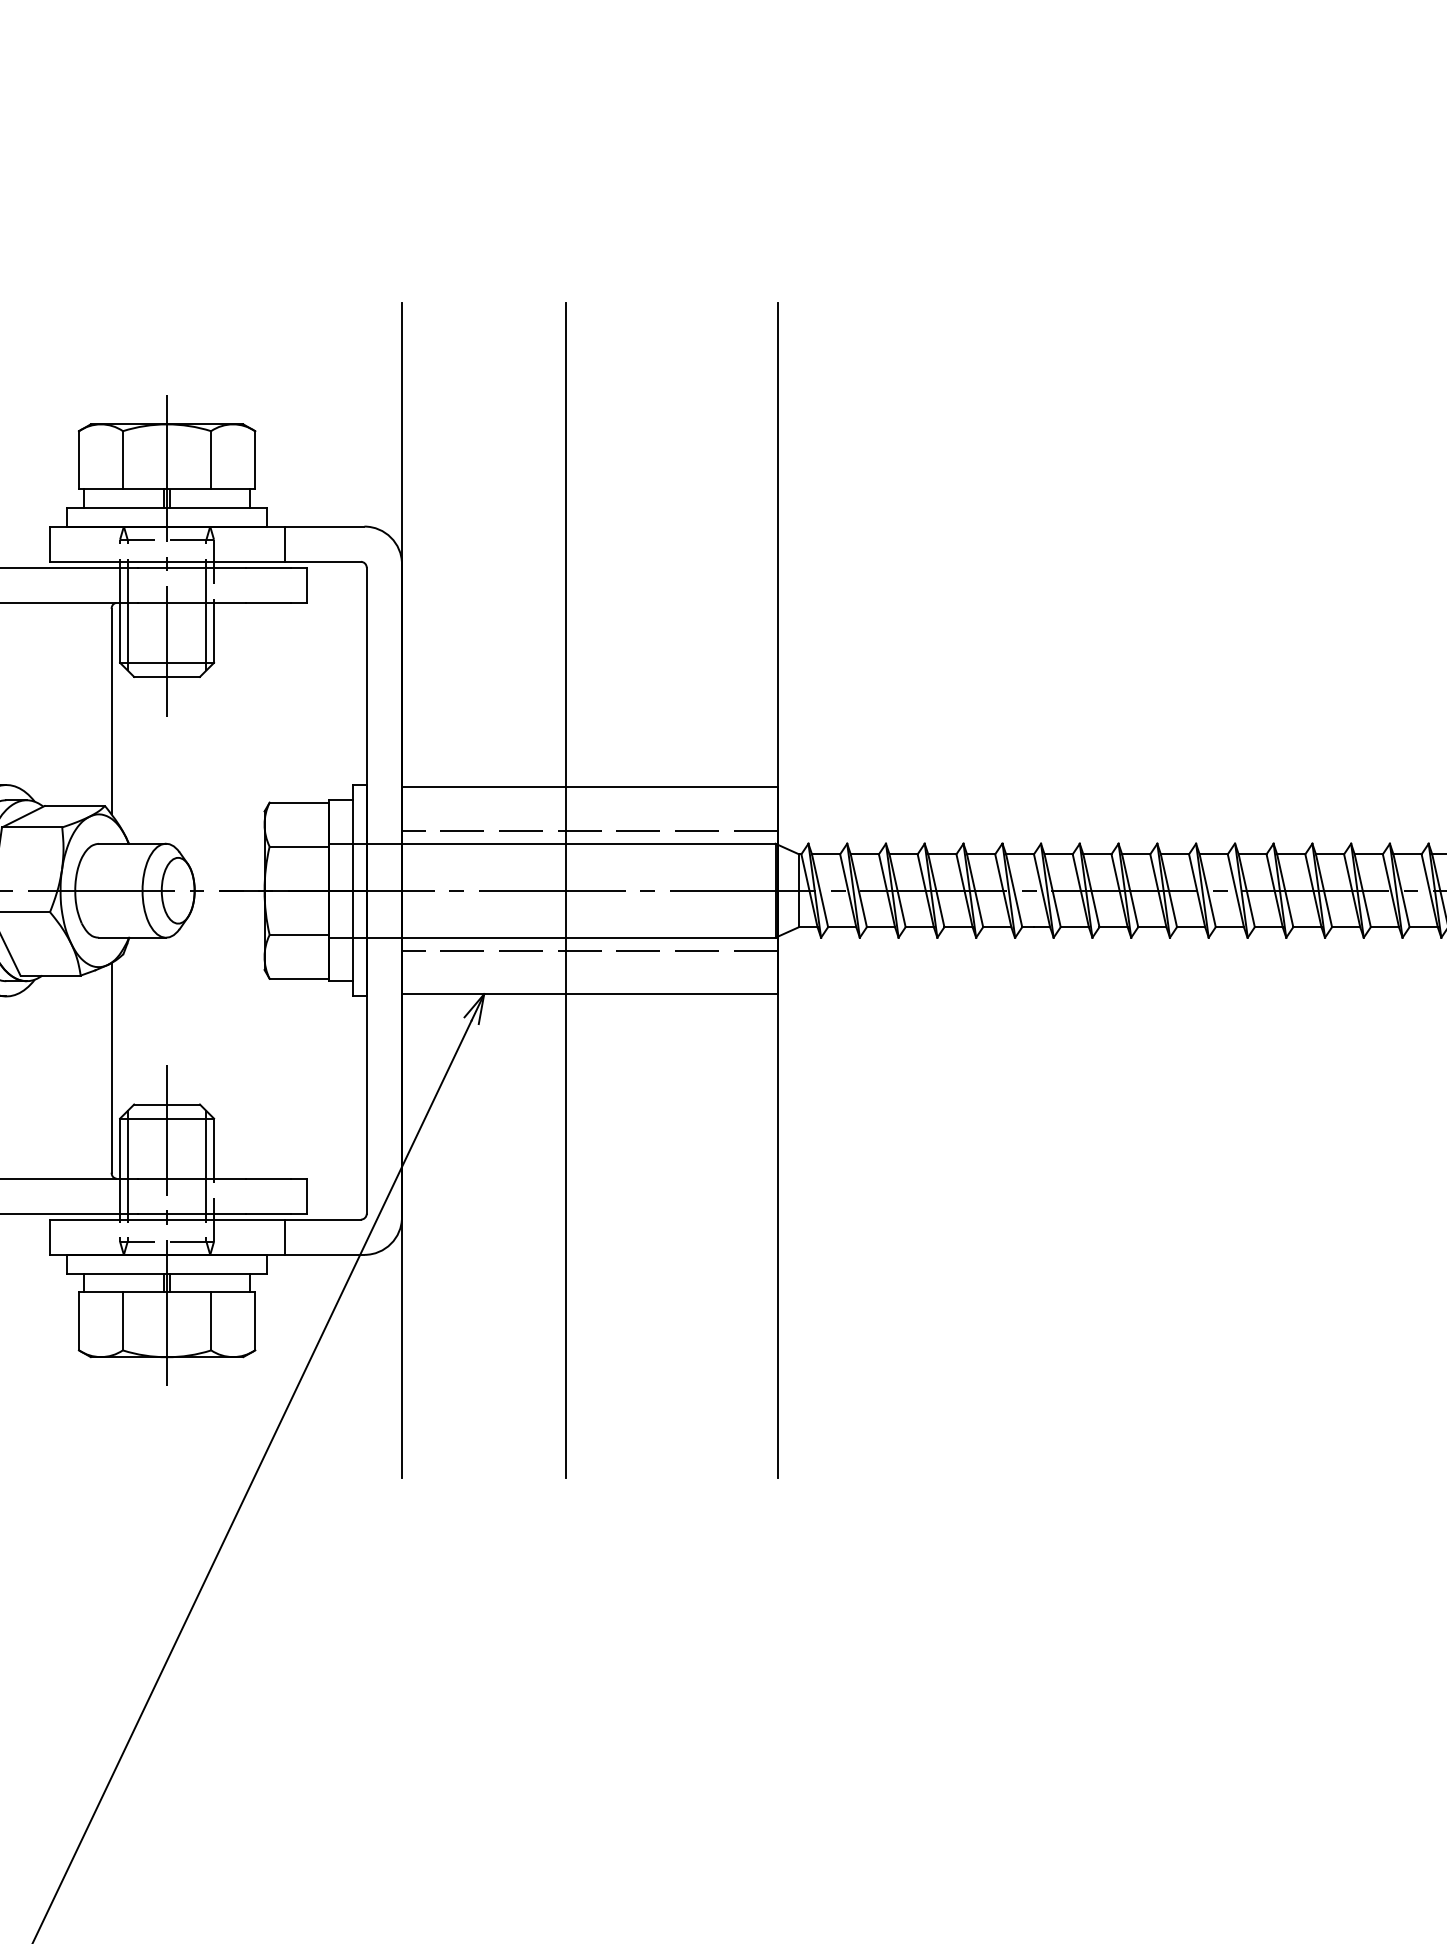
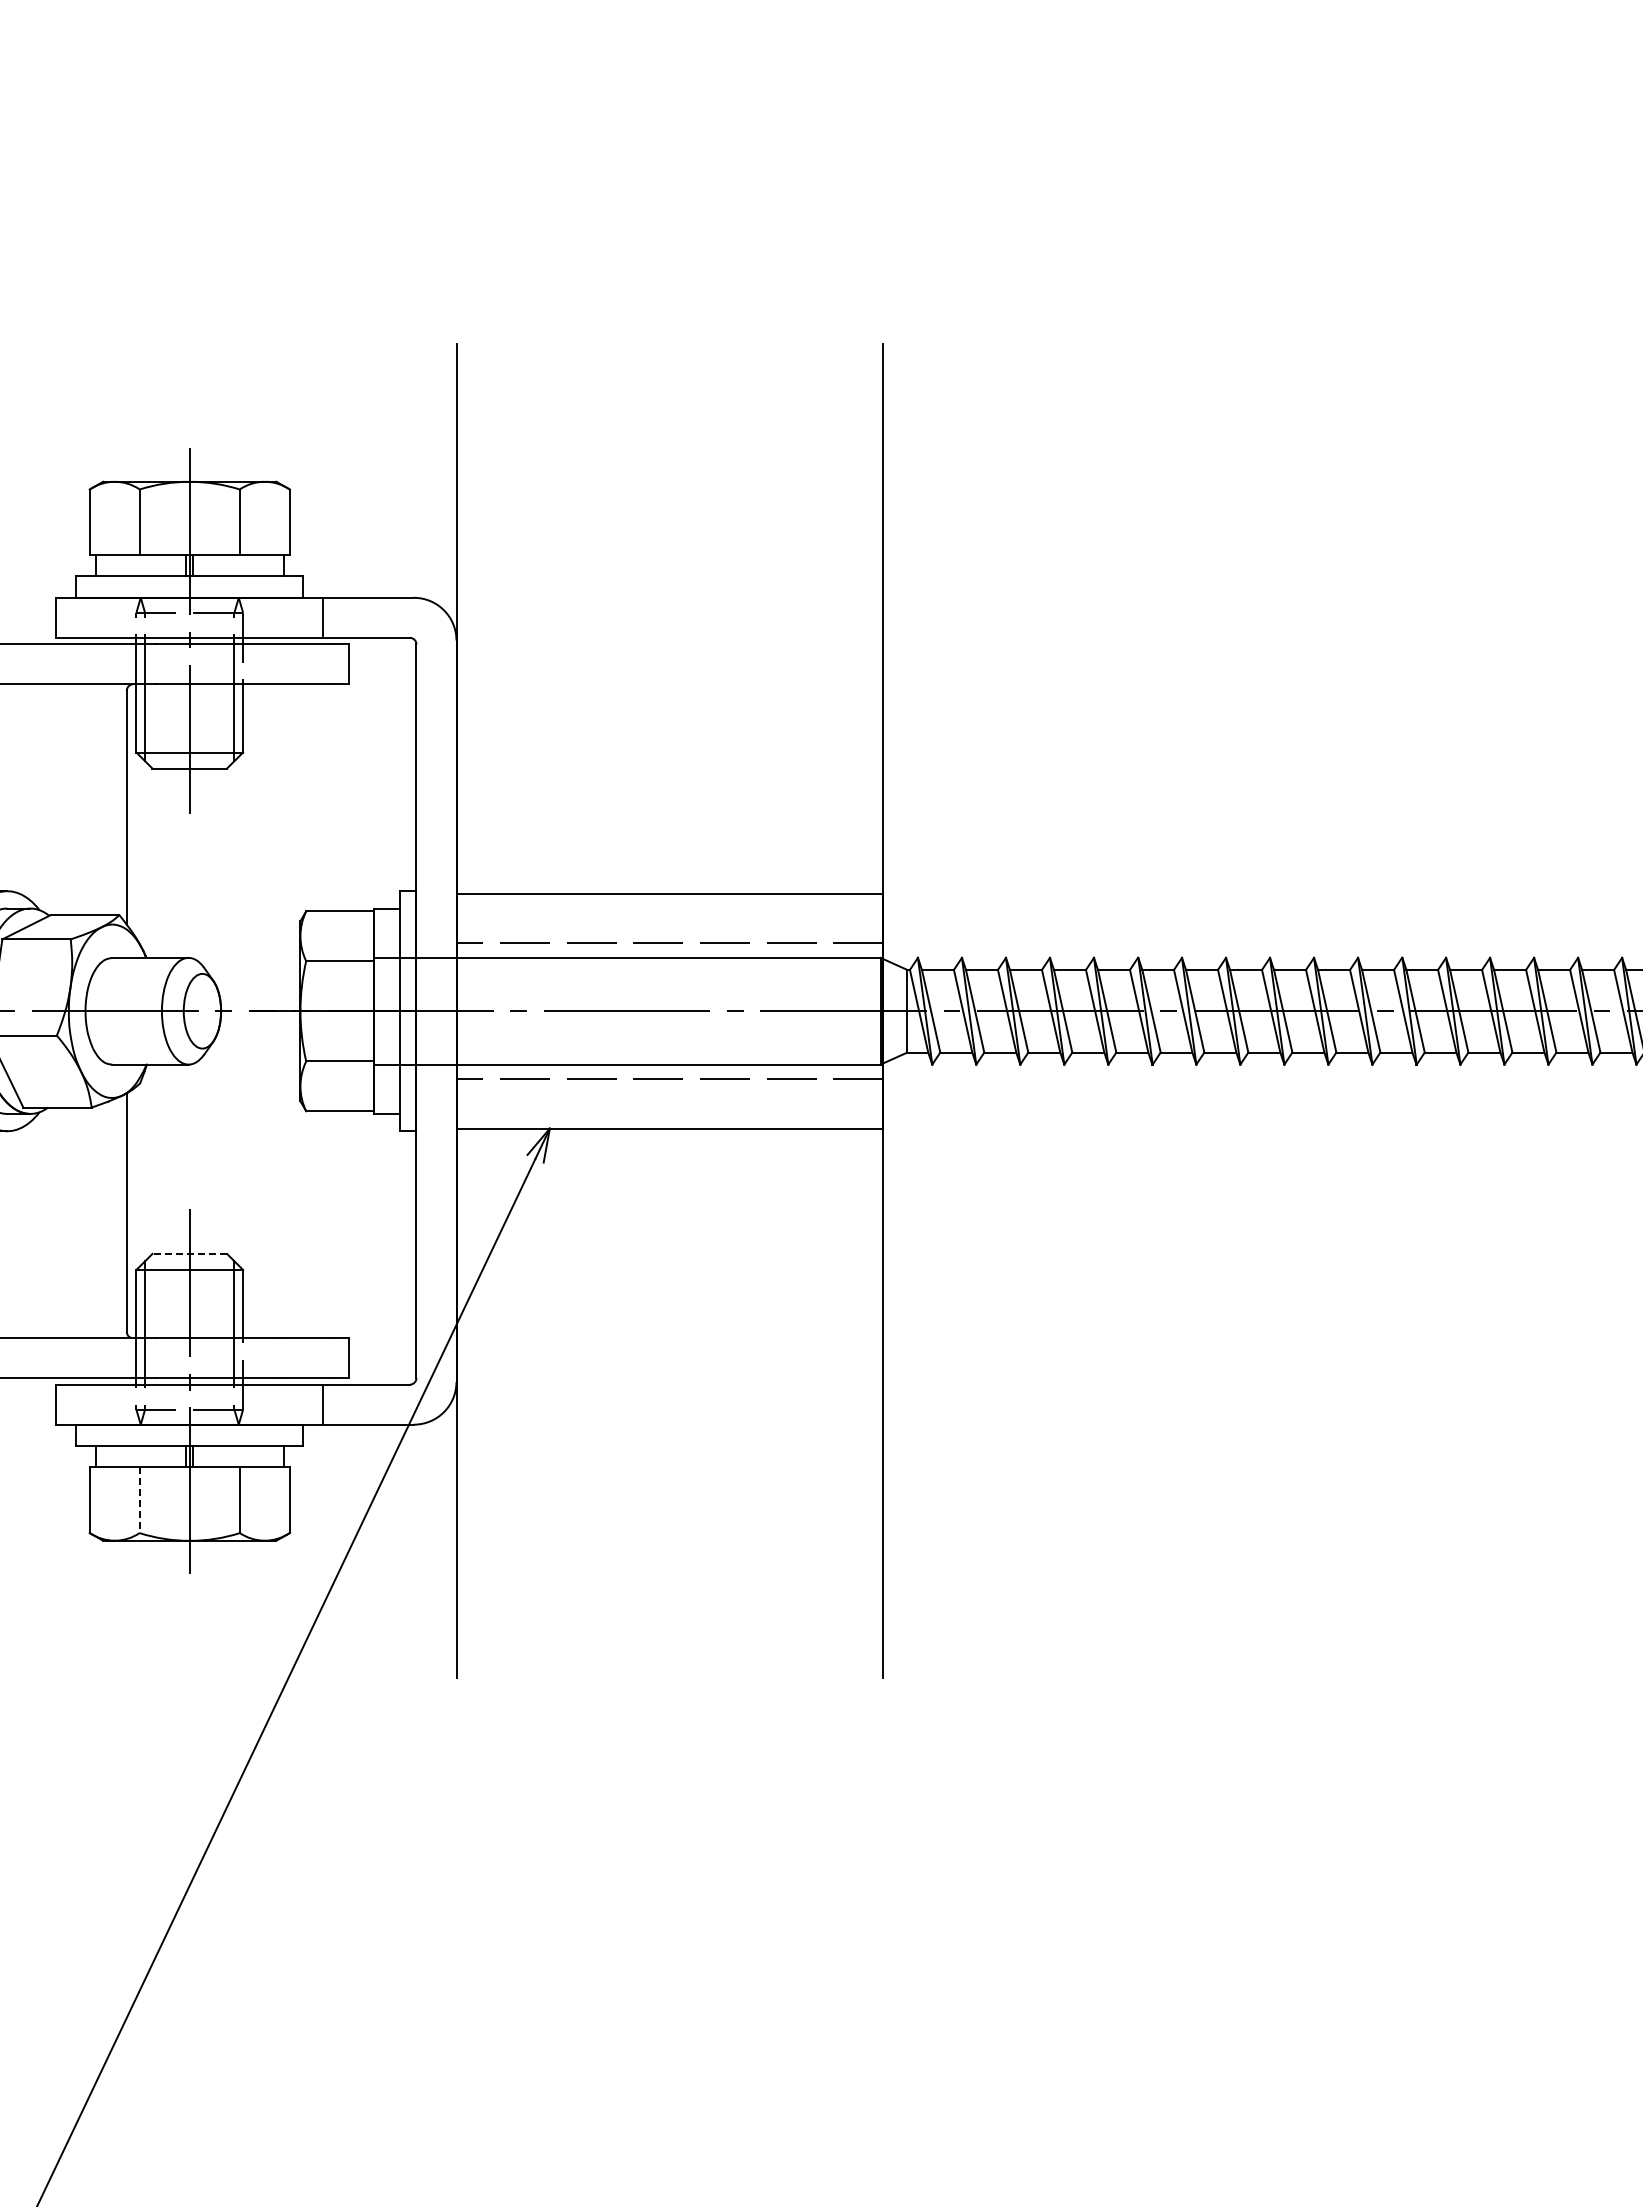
line: (566, 890) -> (643, 1011), removed
line: (166, 1104) -> (189, 1253), solid -> dashed
line: (122, 1321) -> (139, 1500), solid -> dashed

